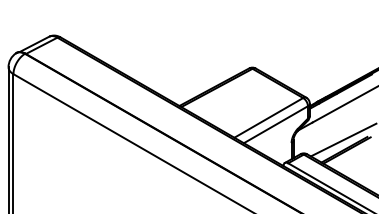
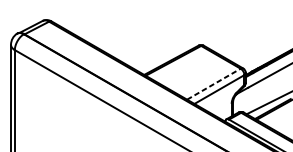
line: (268, 117) -> (213, 83), solid -> dashed

